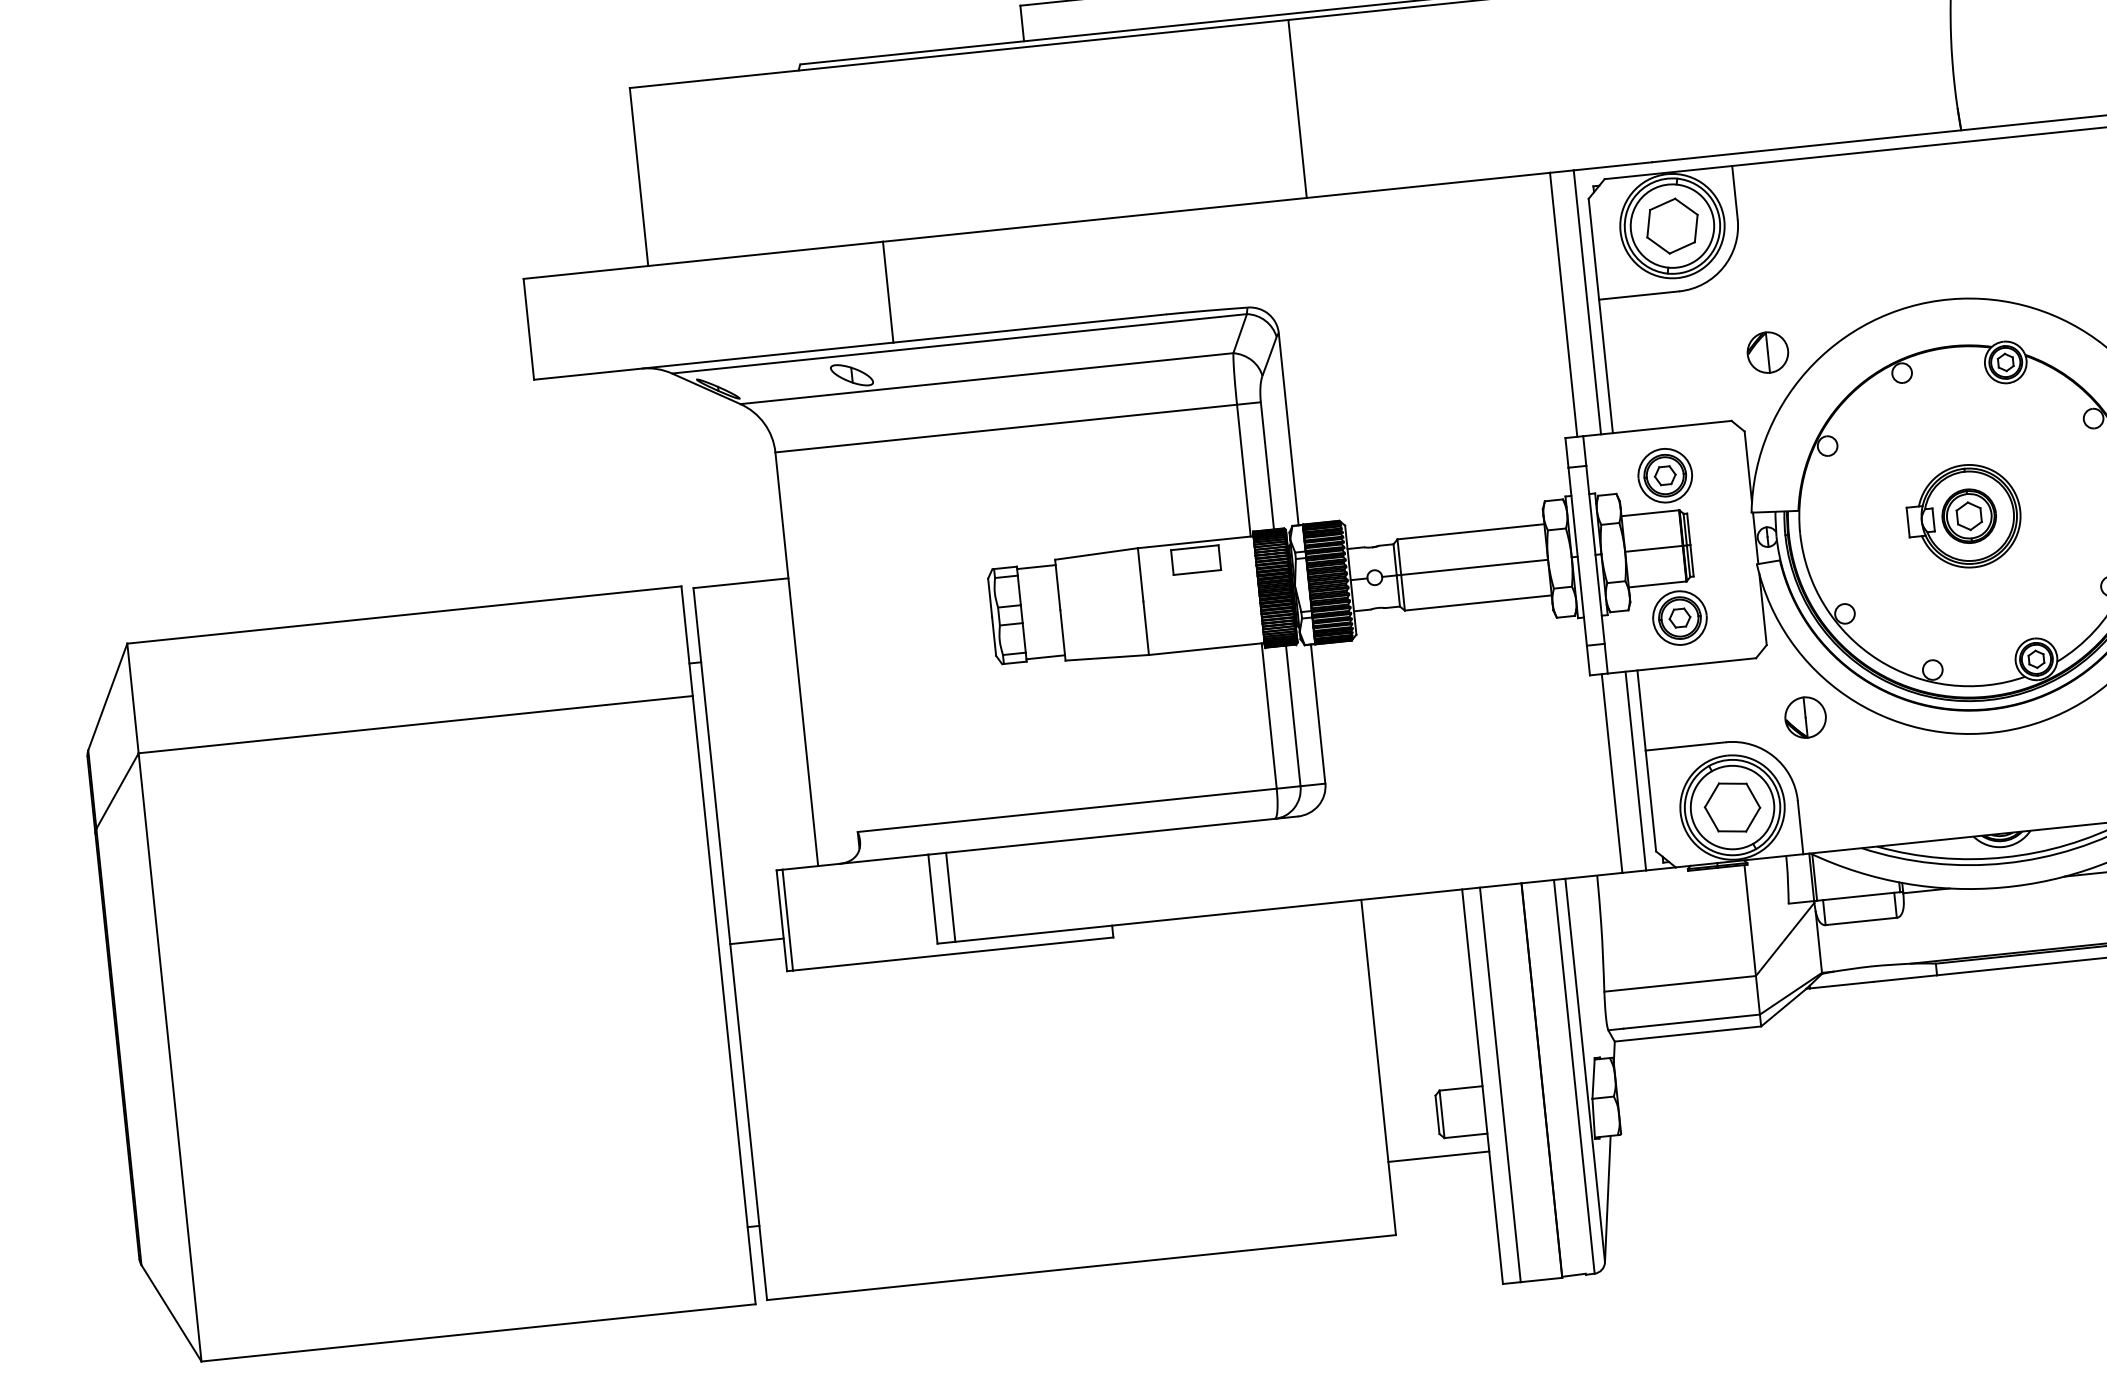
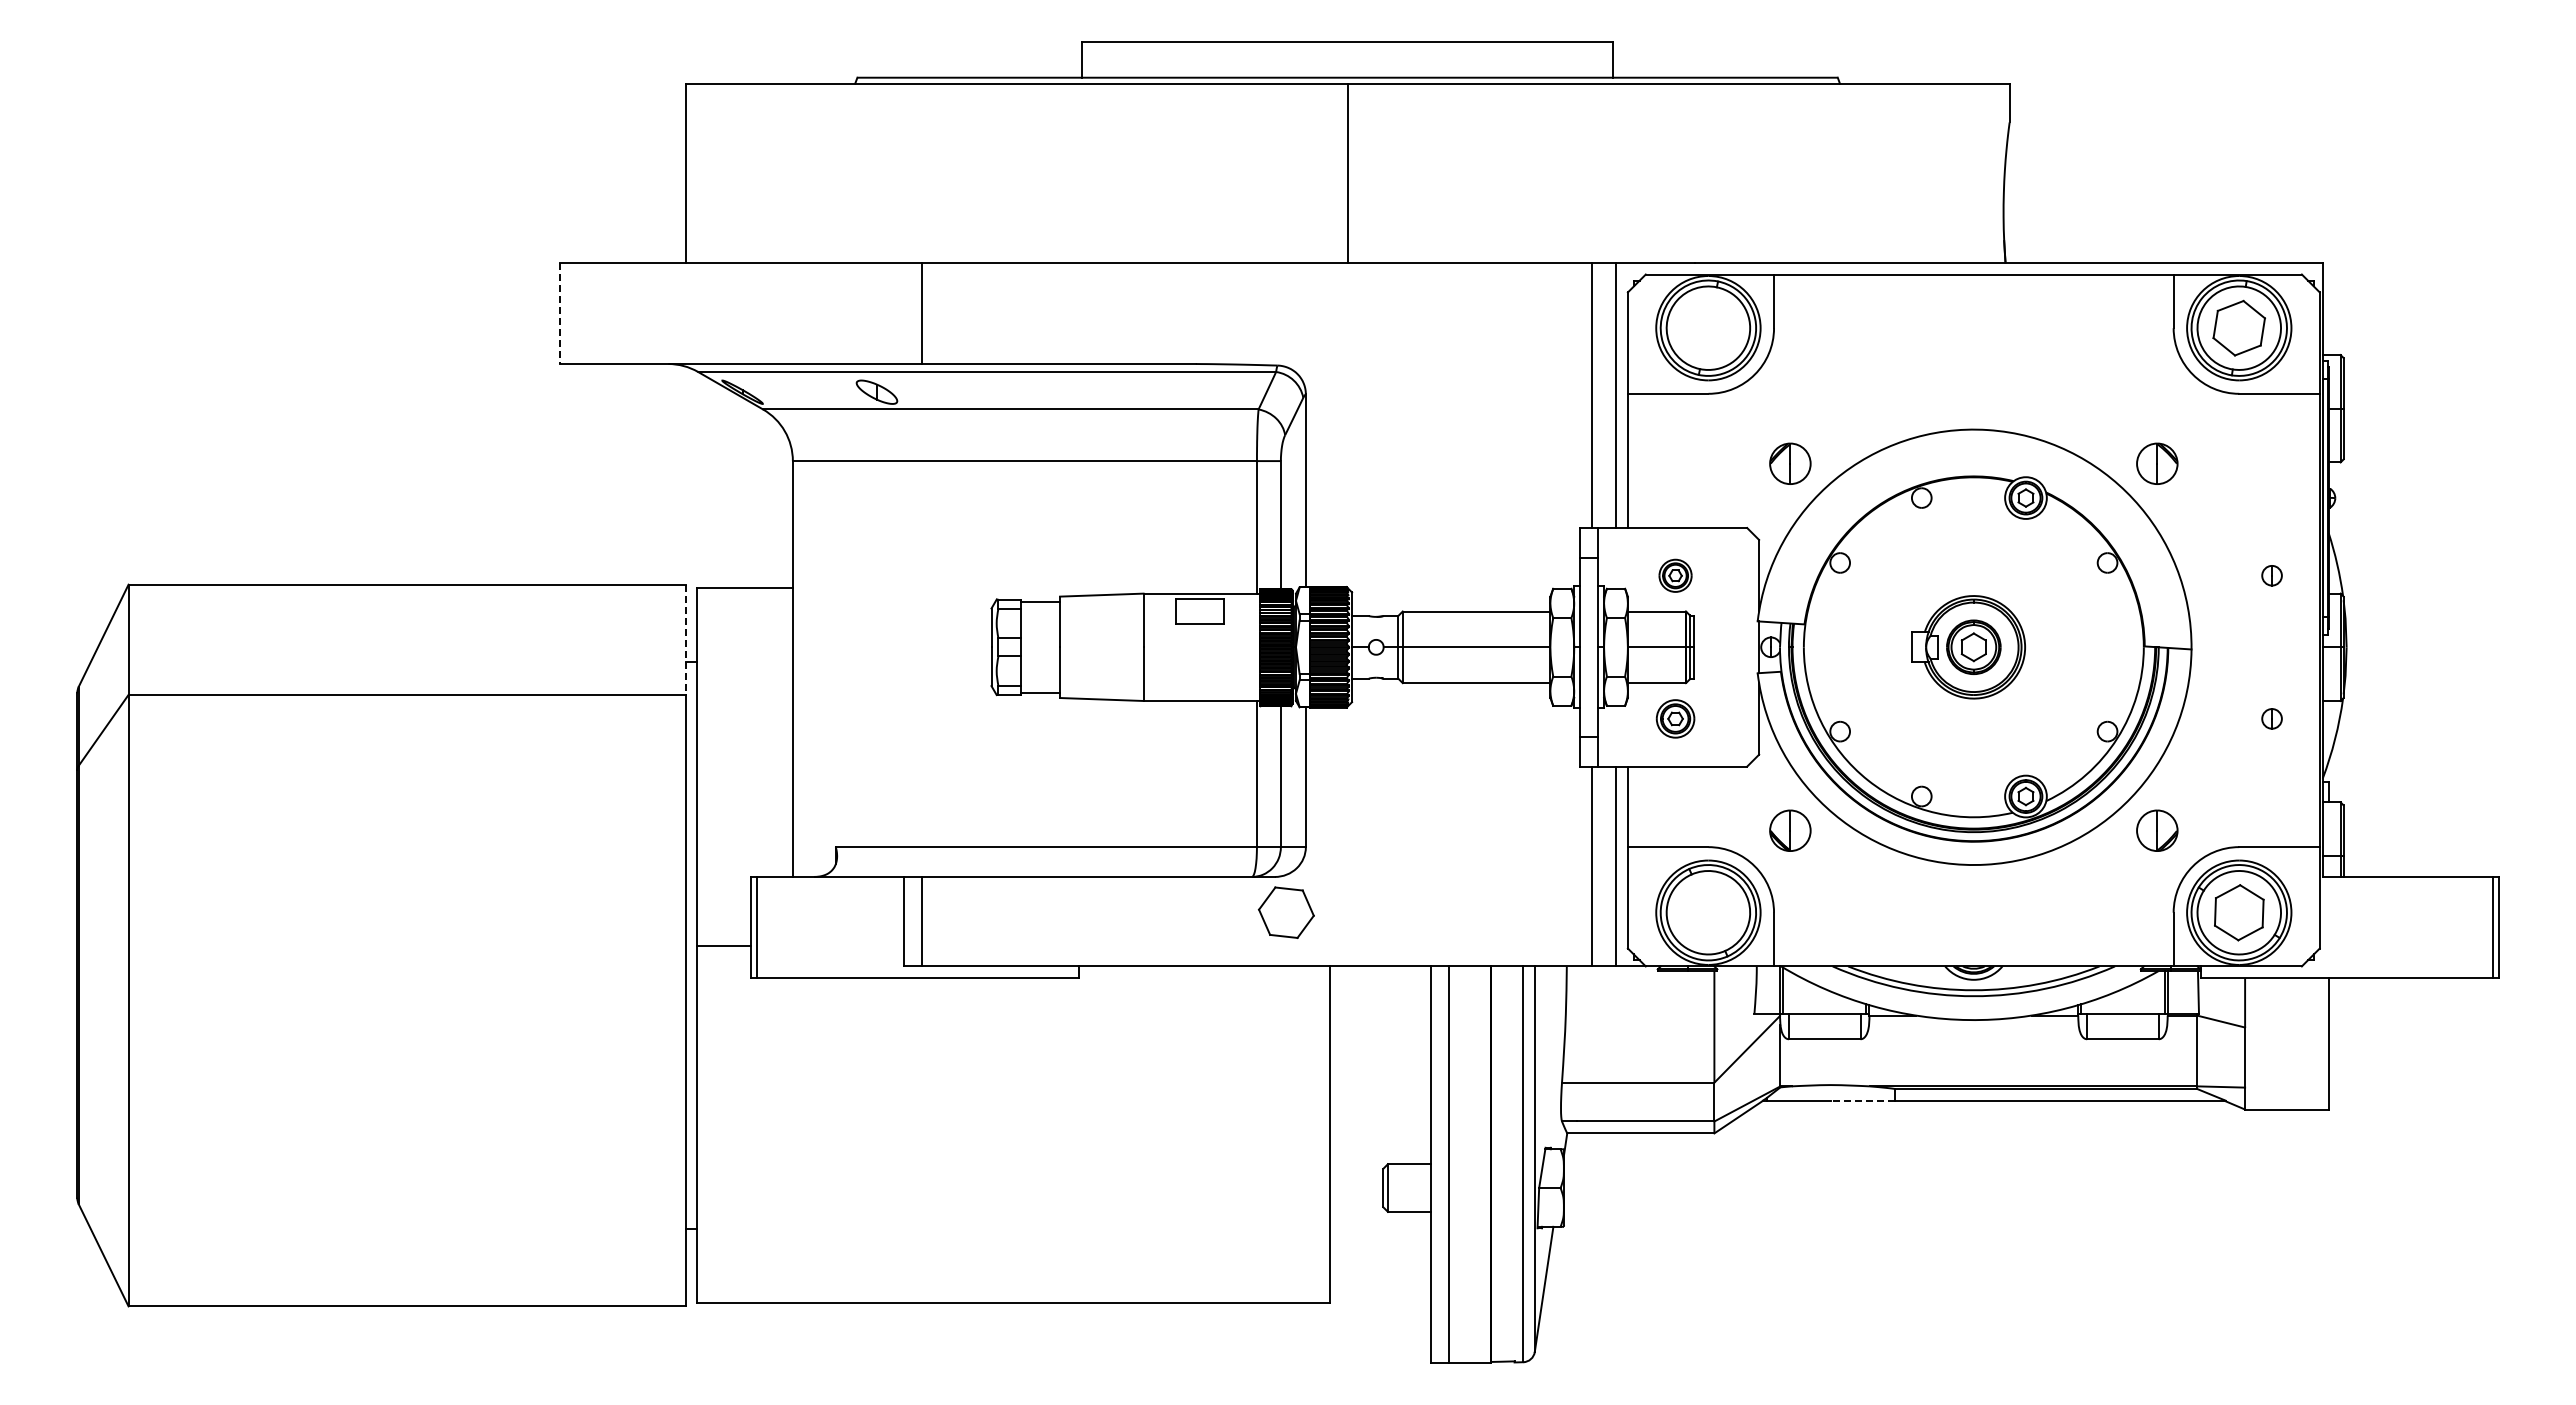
part: (1672, 226) -> (1708, 328), removed
line: (529, 329) -> (560, 313), solid -> dashed
part: (1665, 475) -> (1675, 575), size x0.6
part: (1679, 617) -> (1675, 718), size x0.7
line: (687, 641) -> (685, 640), solid -> dashed
part: (1731, 807) -> (1285, 912), moved
line: (1905, 978) -> (1862, 1100), solid -> dashed
line: (1438, 1156) -> (1380, 1229), removed

